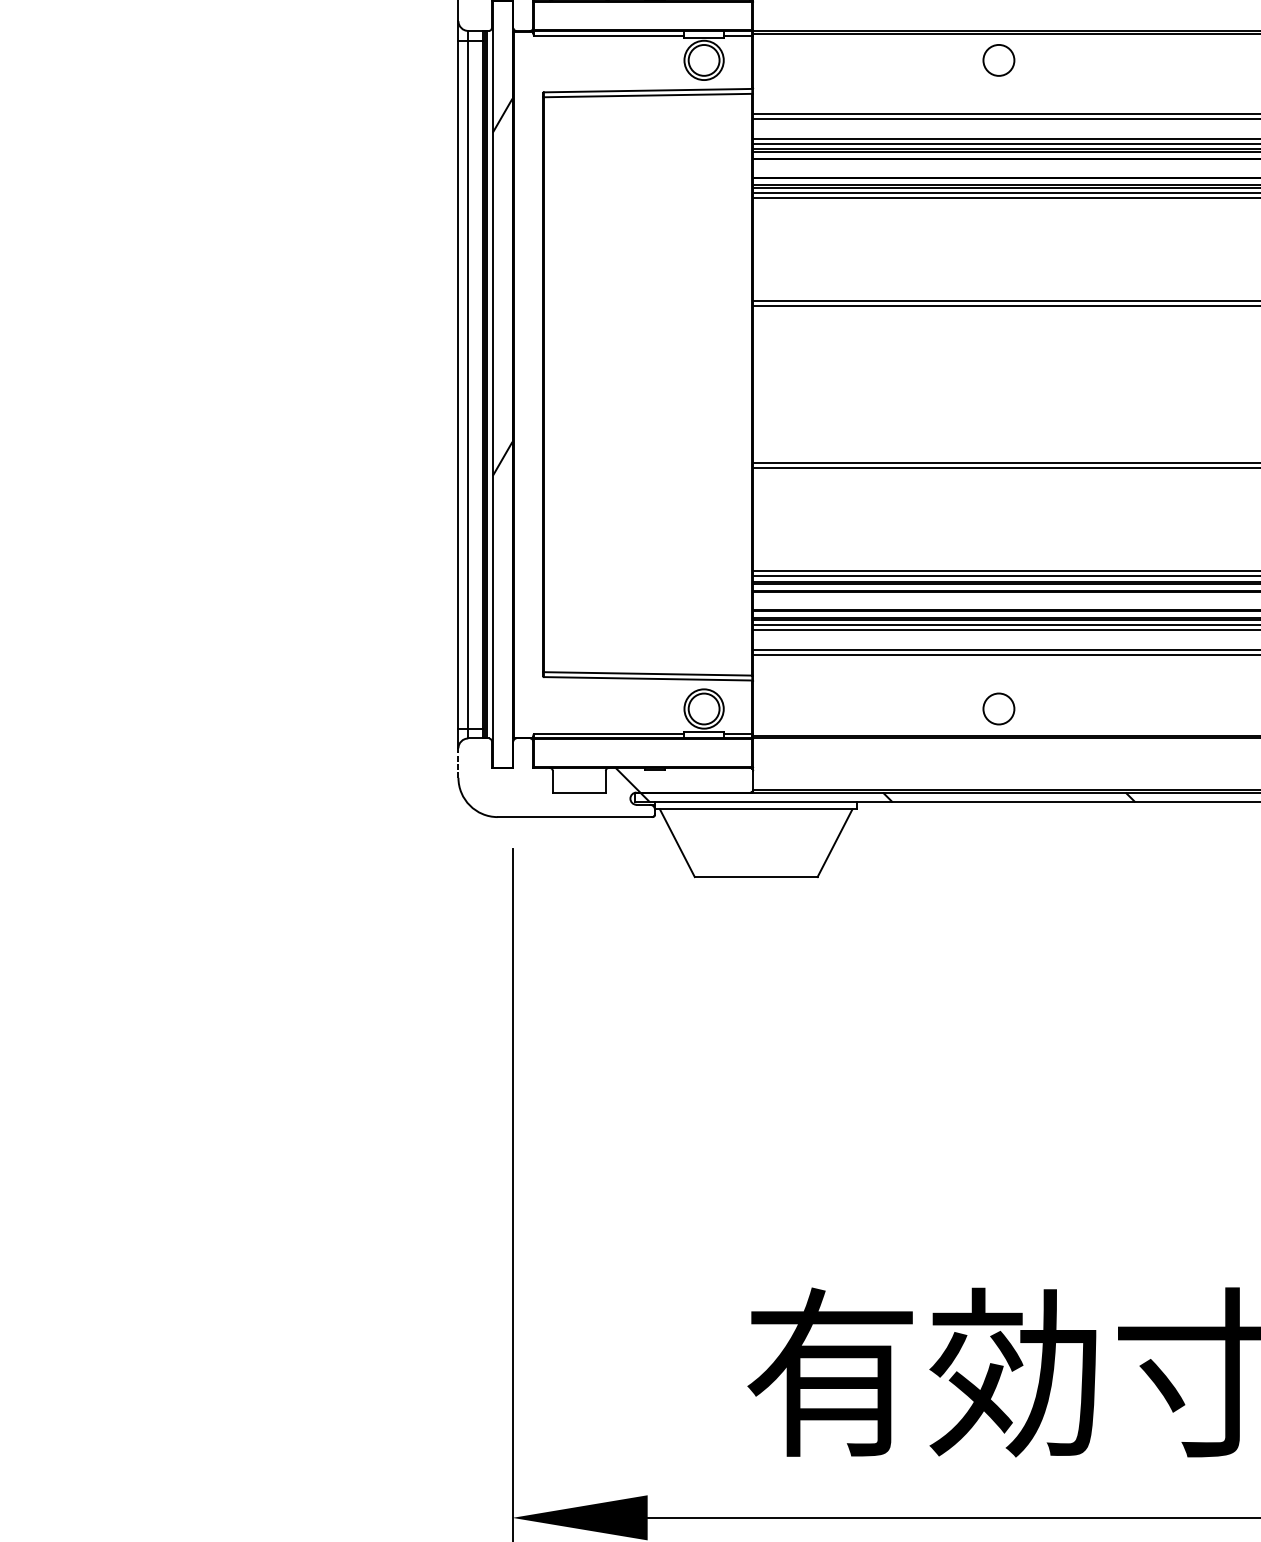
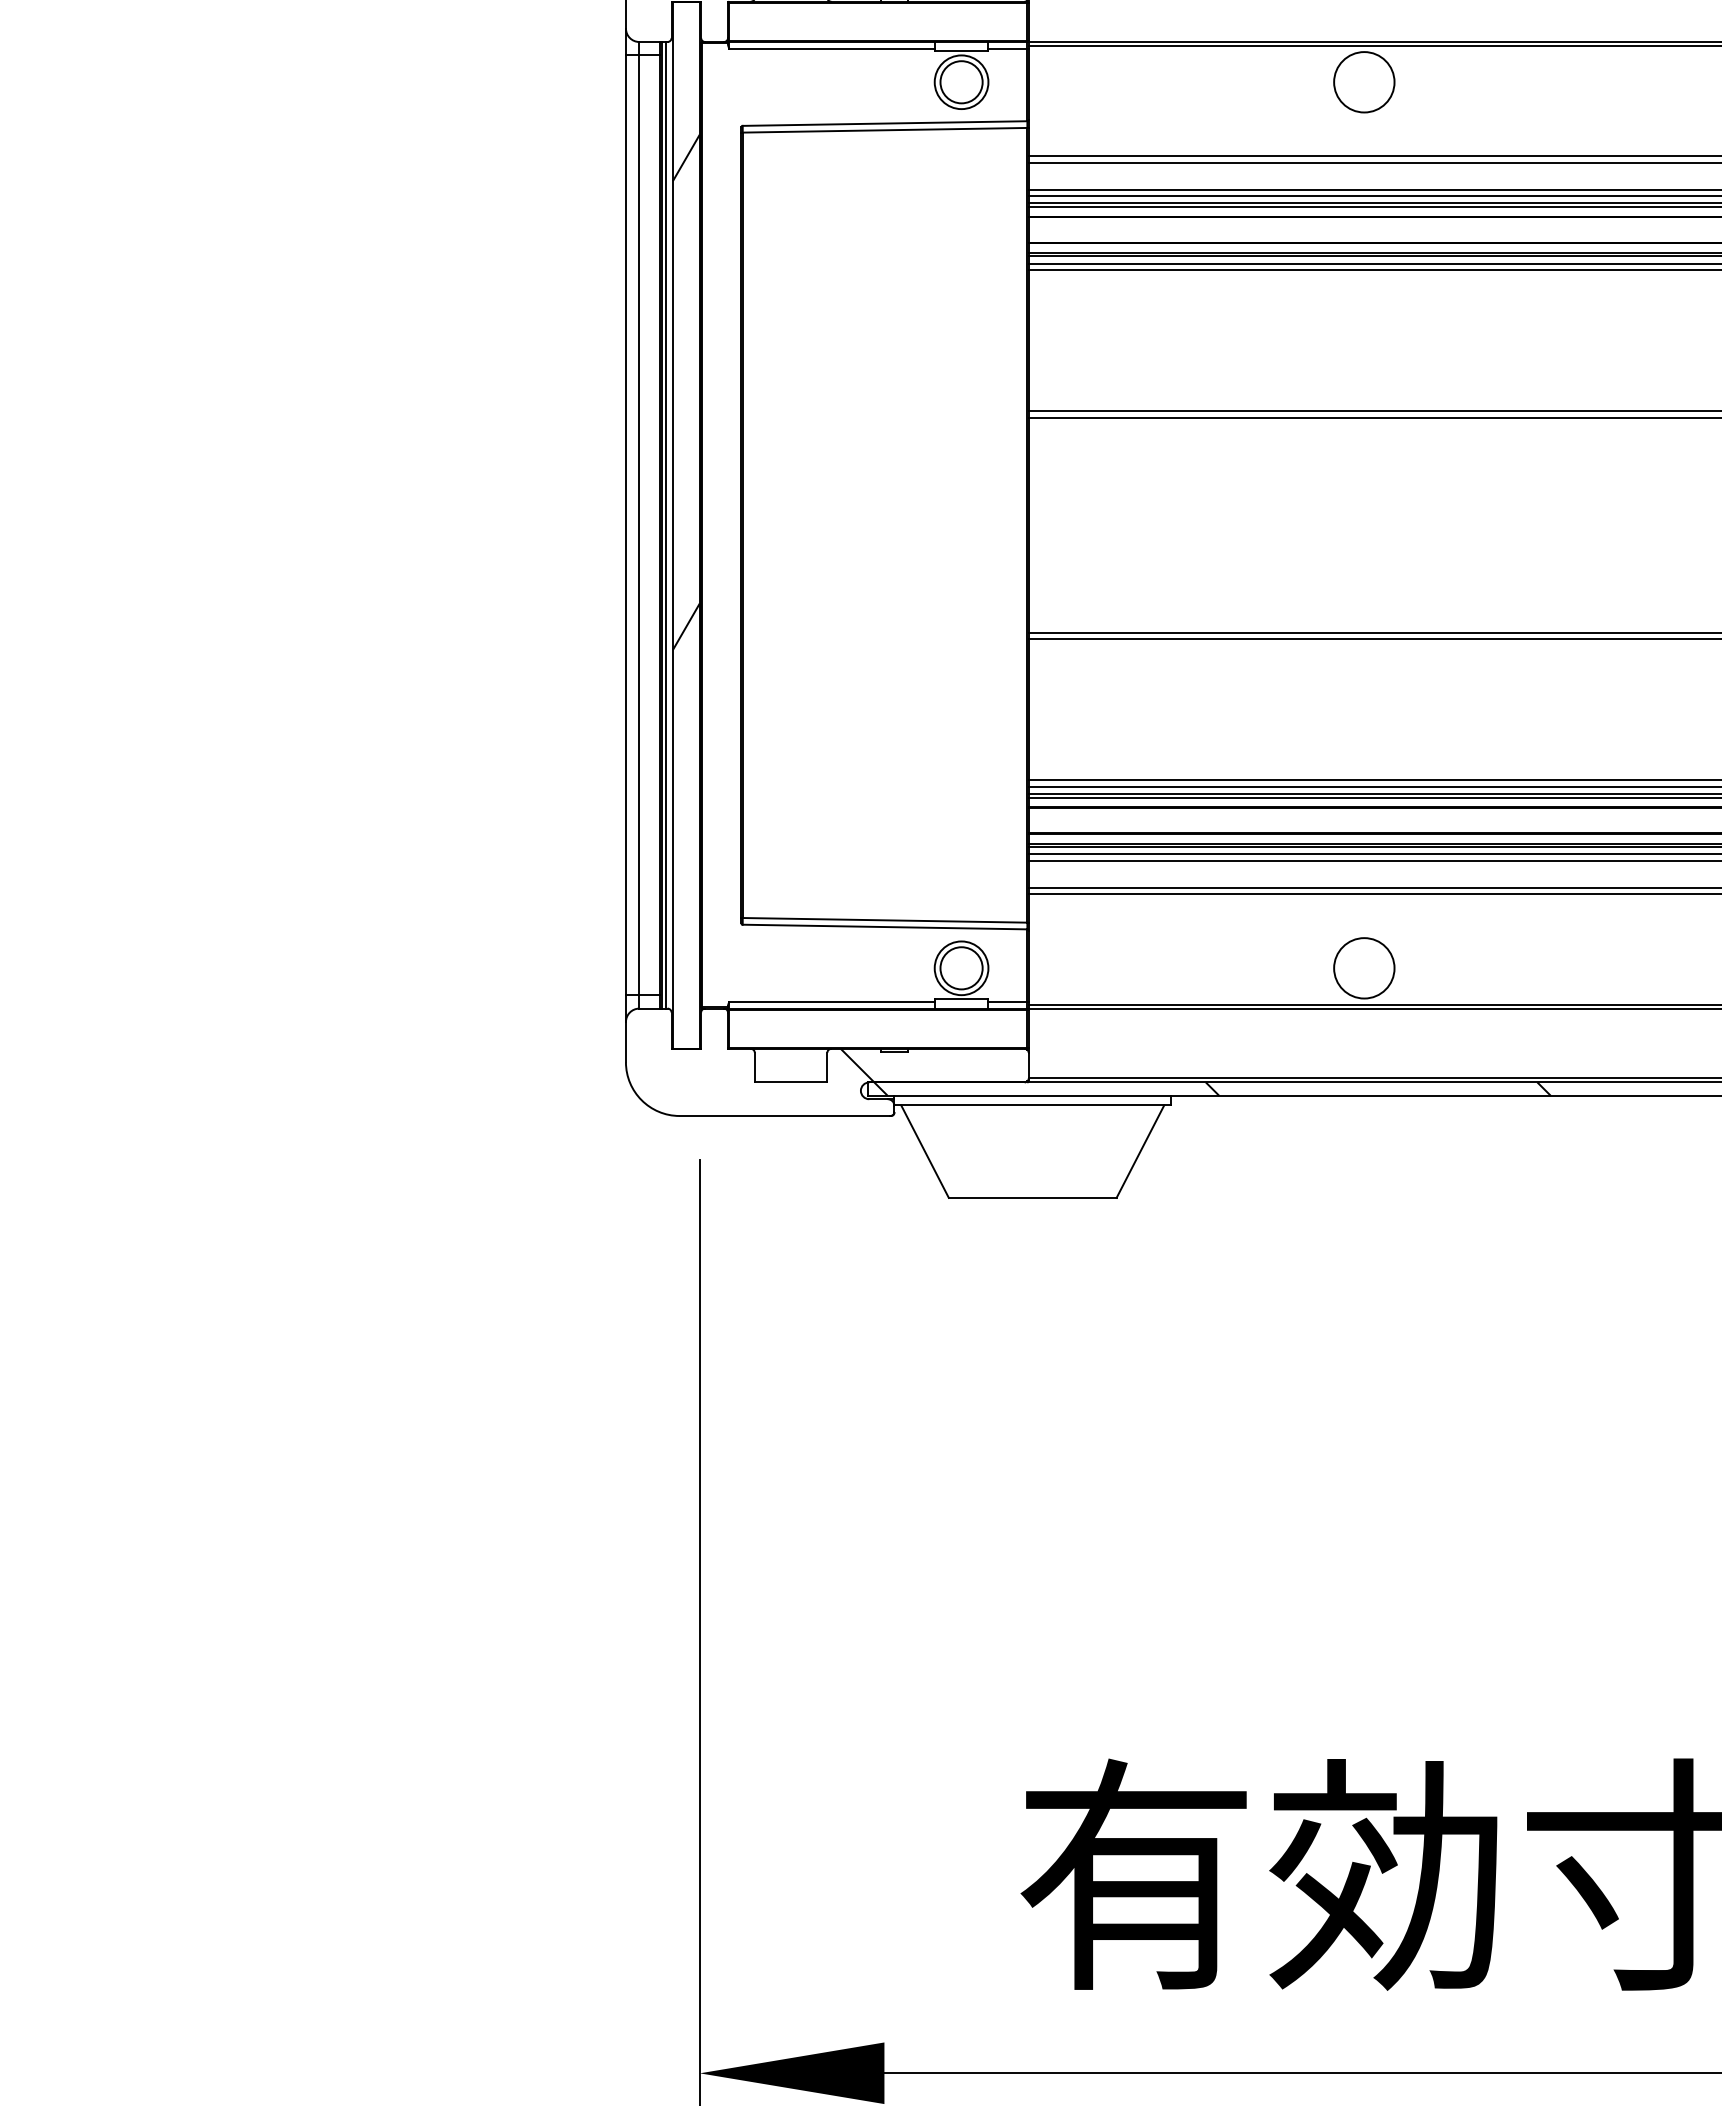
circle: (999, 60) -> (1364, 82), size x1.43
circle: (999, 709) -> (1364, 968), size x1.43
line: (458, 763) -> (625, 1042), dashed -> solid

